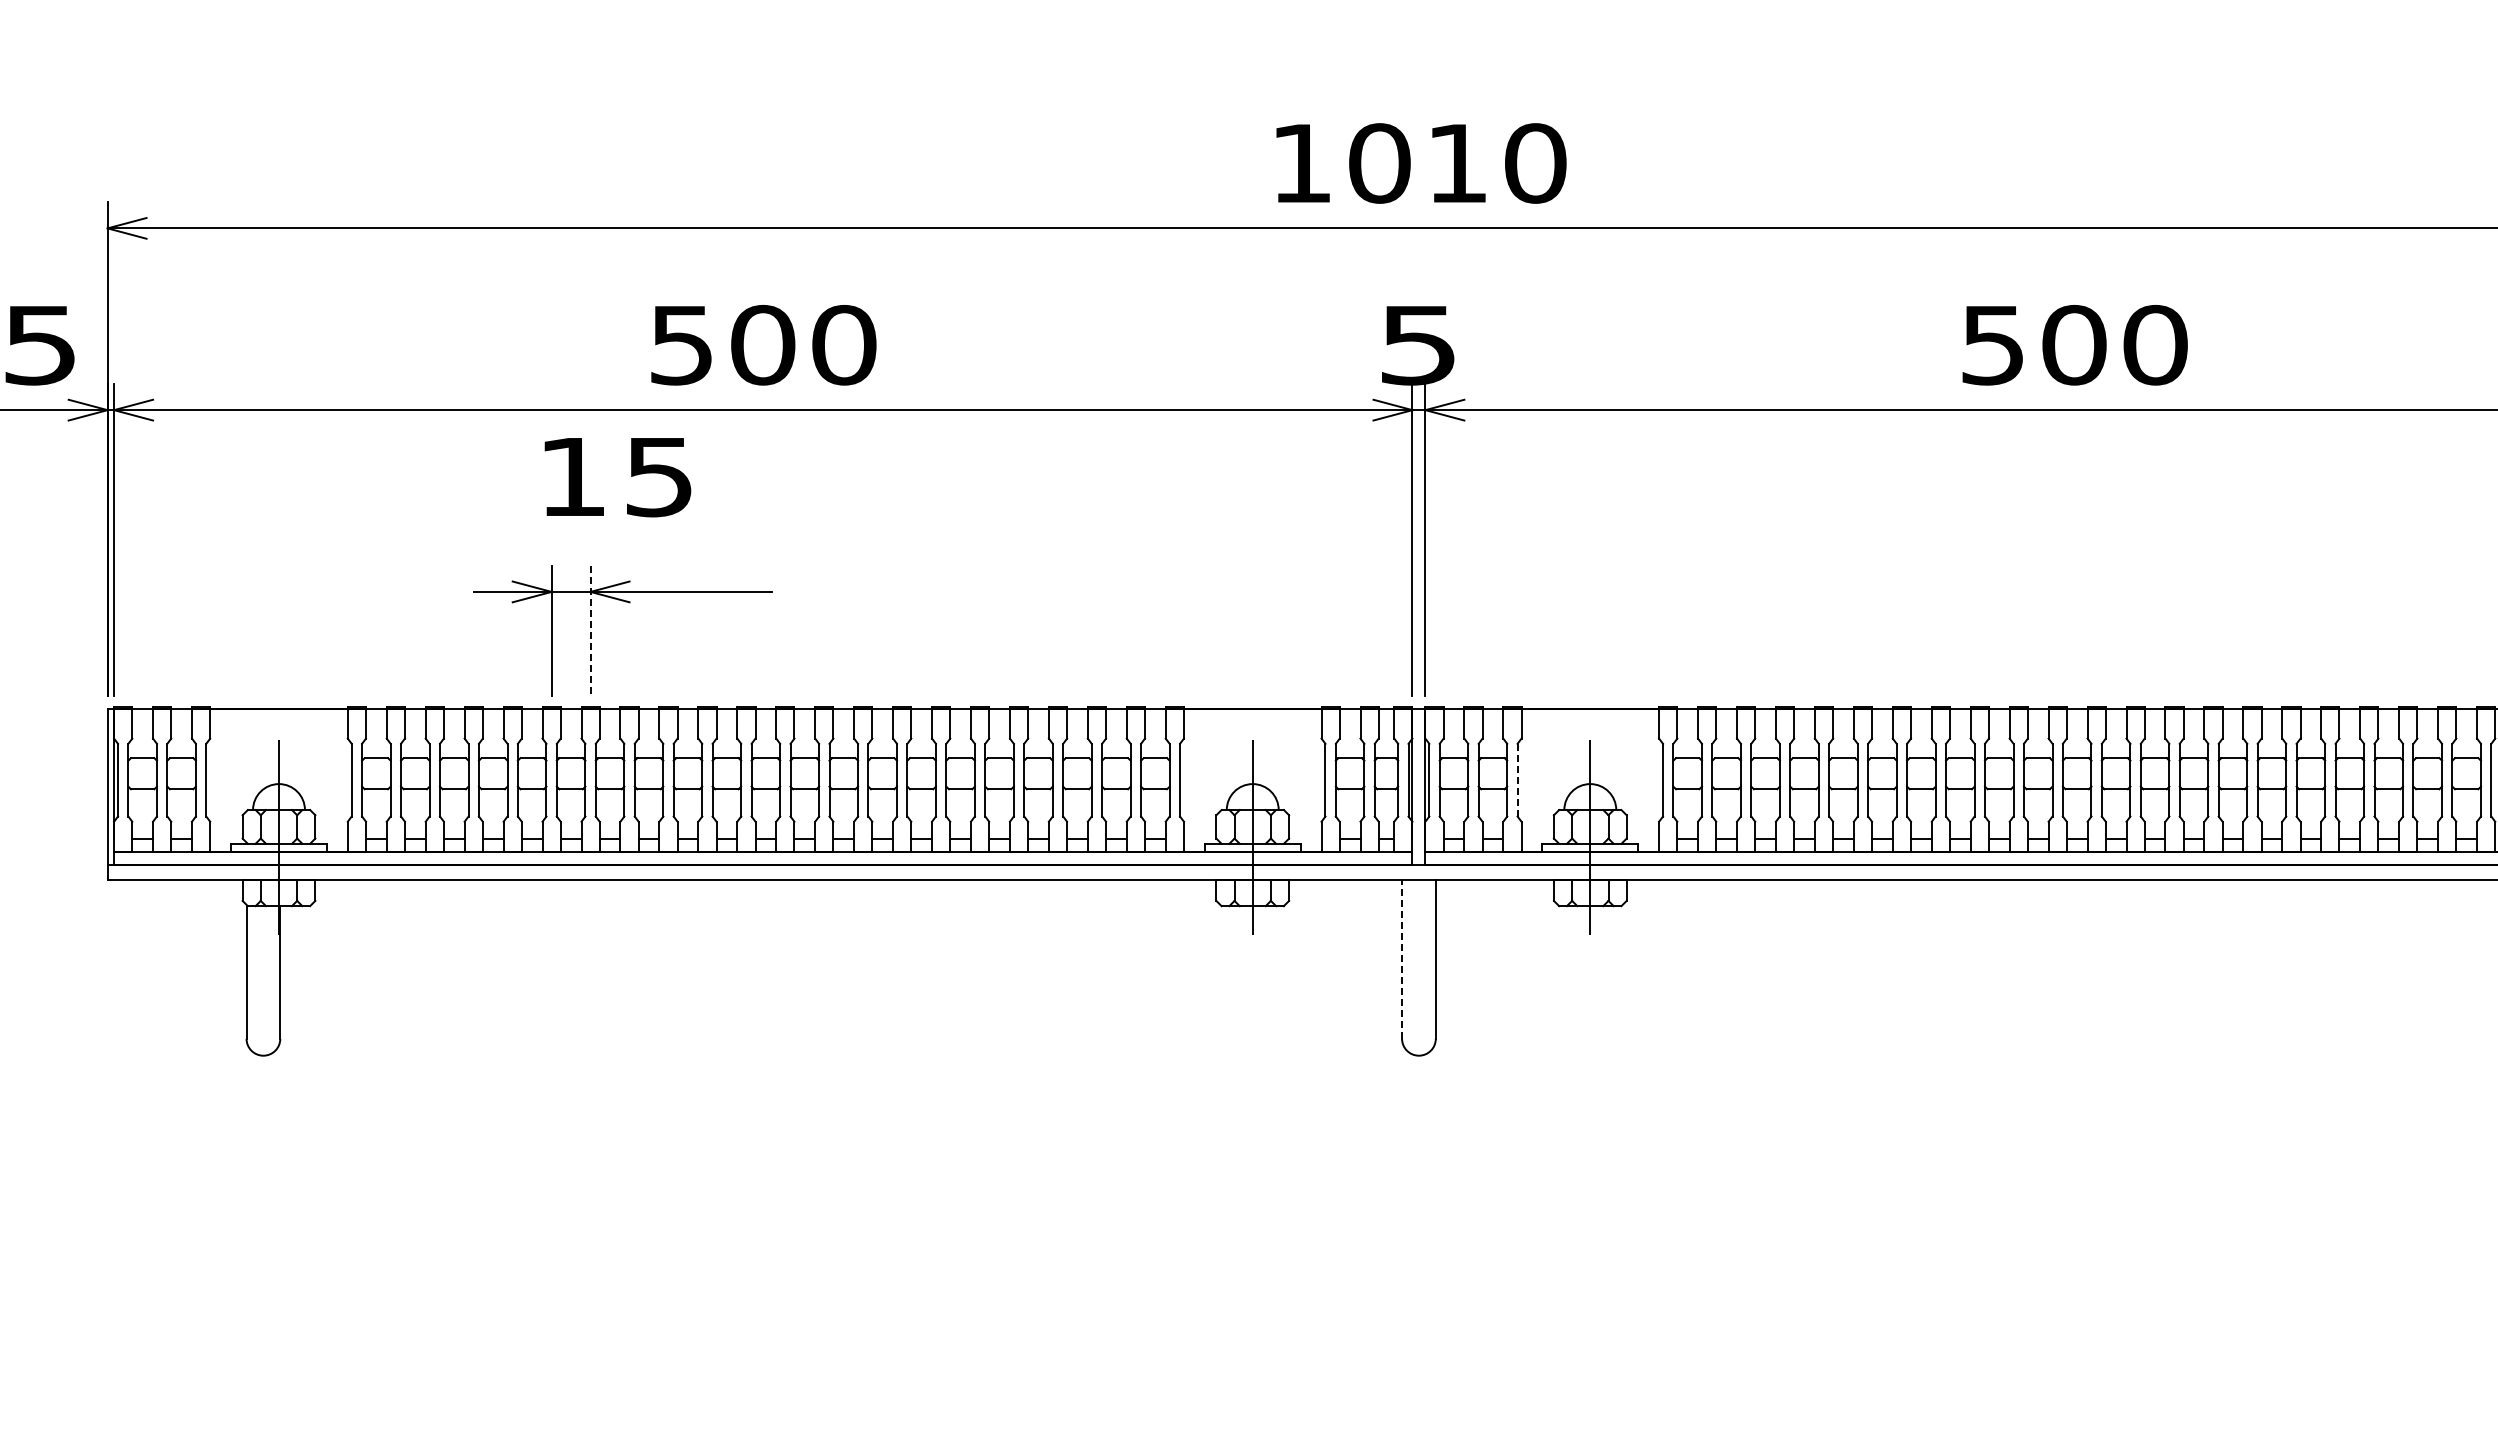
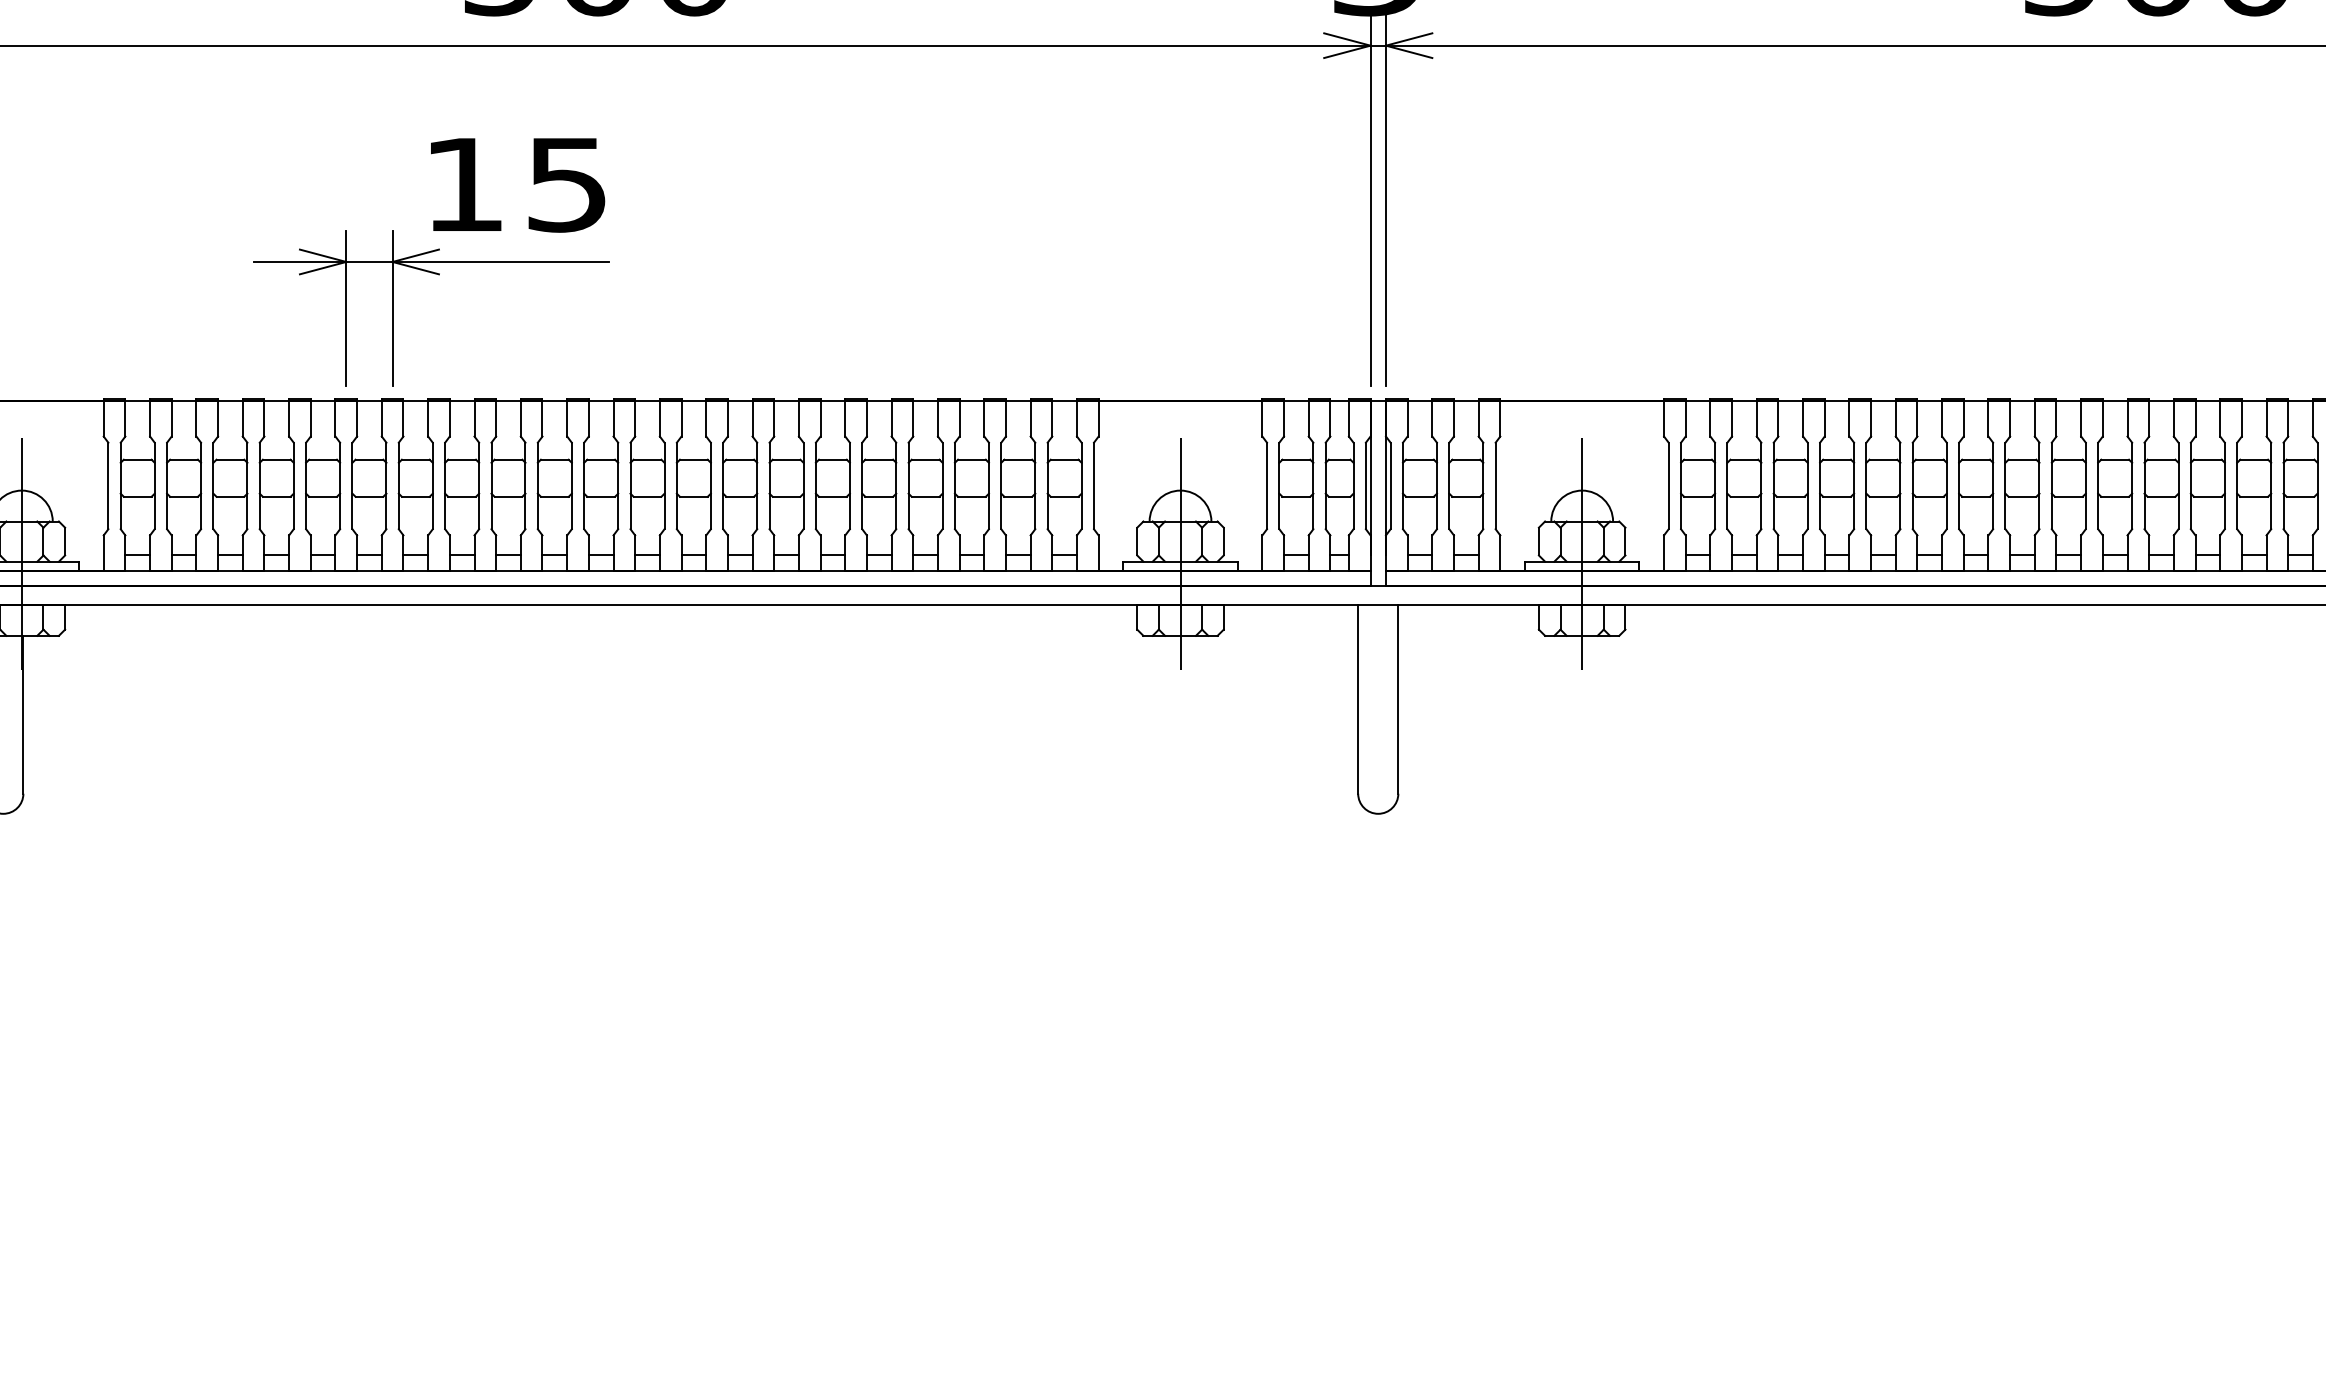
text: (617, 477) -> (517, 185), moved
line: (590, 630) -> (392, 307), dashed -> solid
line: (1517, 779) -> (1495, 485), dashed -> solid
line: (1402, 958) -> (1358, 698), dashed -> solid

